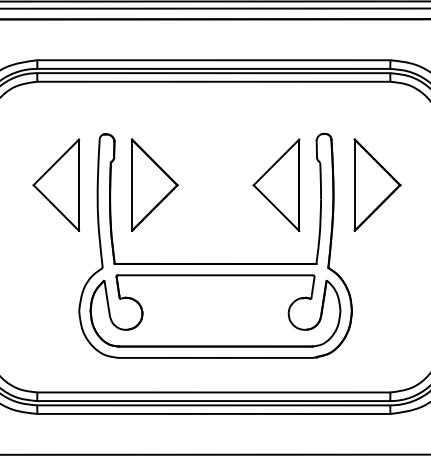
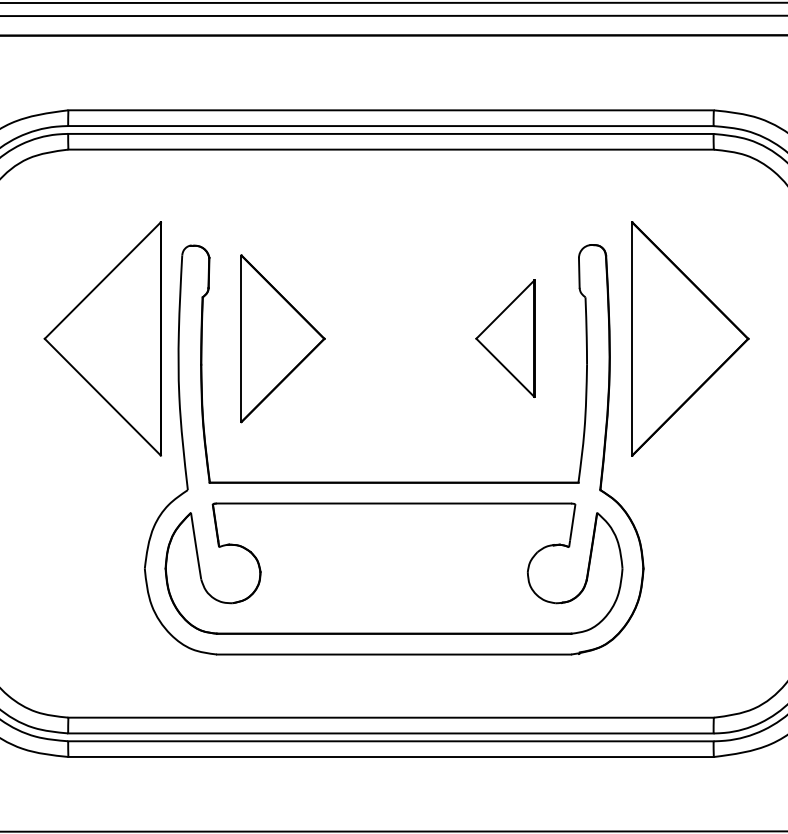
part: (56, 184) -> (103, 337), size x1.4
part: (276, 184) -> (505, 337), size x0.7
part: (377, 184) -> (690, 337), size x1.4

